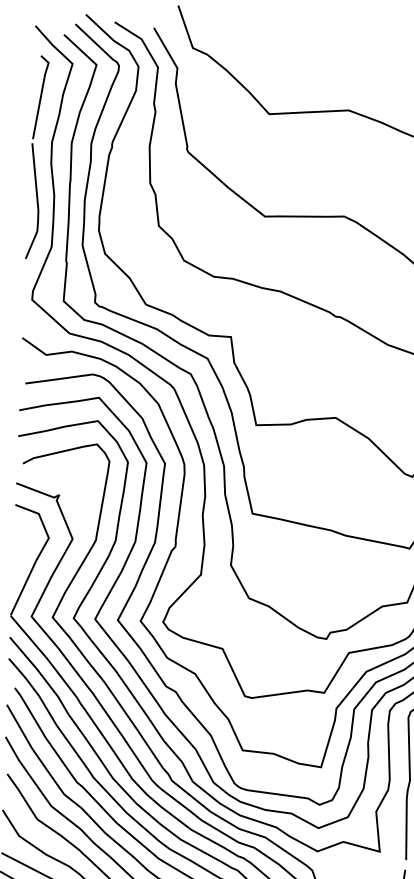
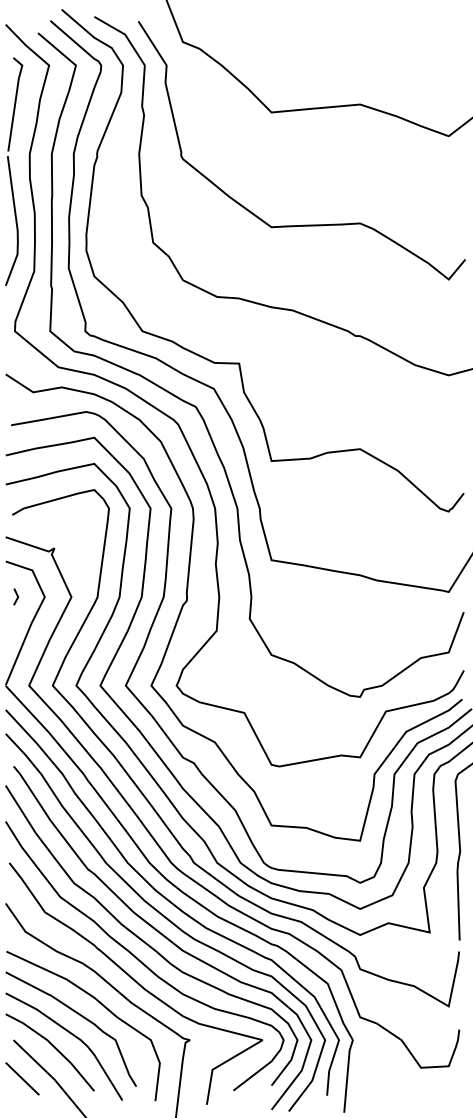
line: (23, 536) -> (16, 596), added

